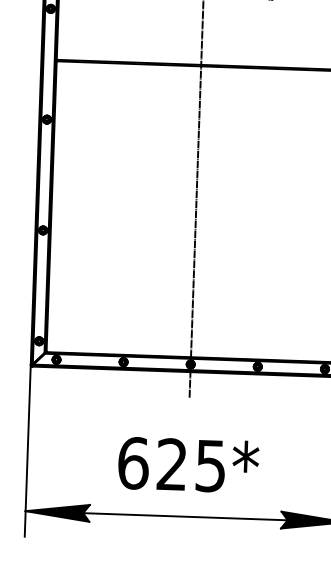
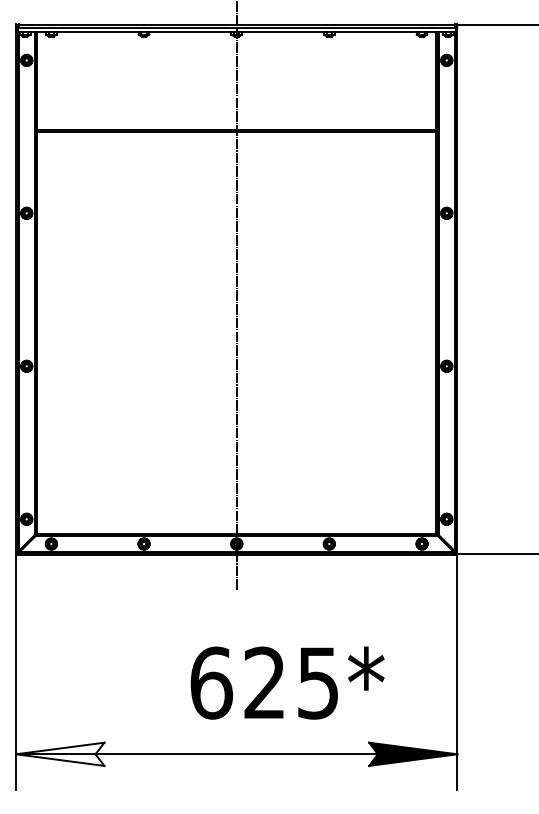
text: (188, 464) -> (287, 682), moved
fill: (57, 511) -> (60, 753), removed

